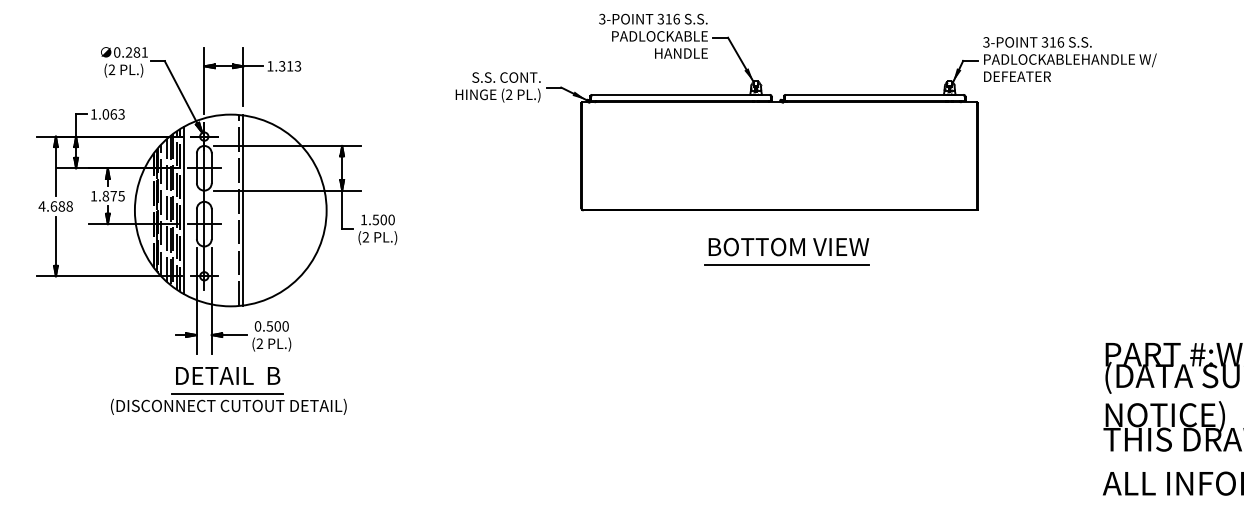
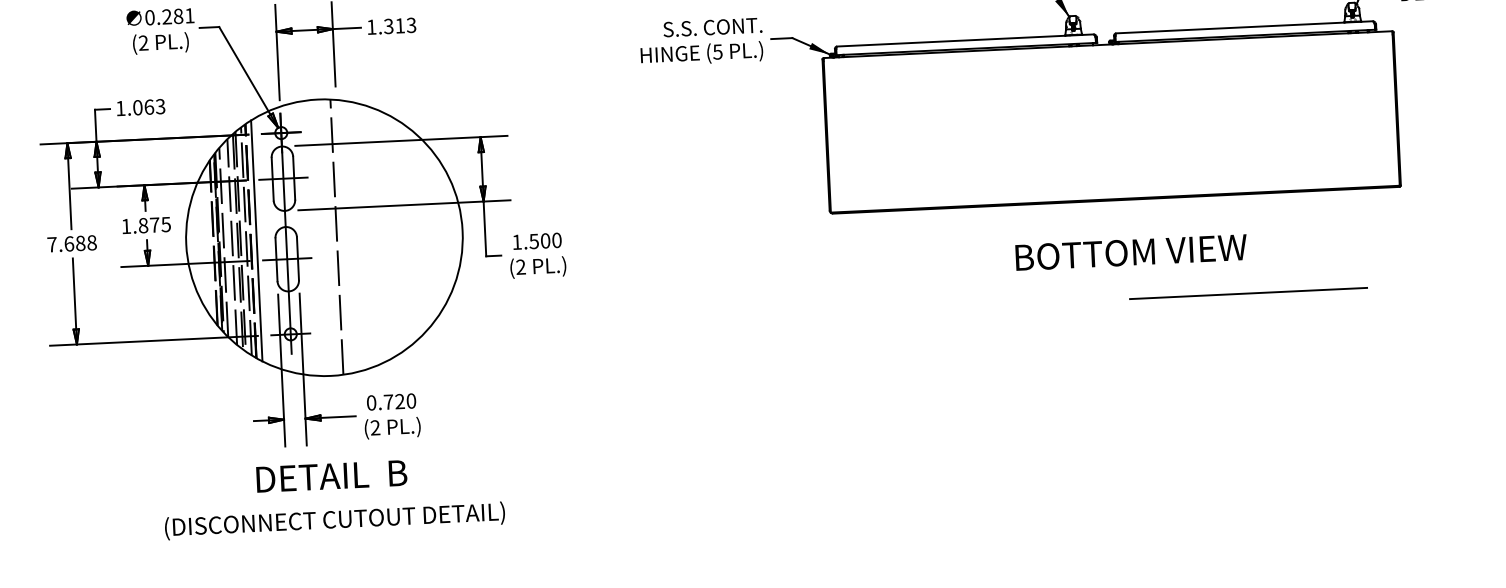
text: (508, 94) -> (716, 51), (2 -> (5
text: (41, 206) -> (51, 244), 4.688 -> 7.688
line: (243, 210) -> (342, 236), removed
line: (786, 264) -> (1248, 292), moved
text: (273, 326) -> (393, 402), 0.500 -> 0.720
line: (226, 394) -> (330, 503), removed

